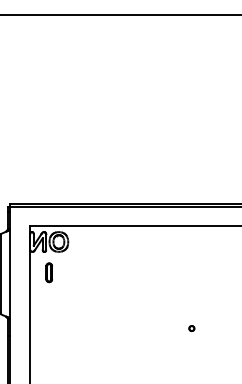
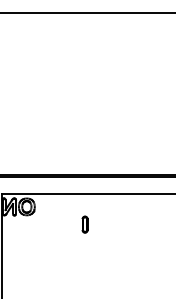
part: (48, 272) -> (84, 224), moved
part: (191, 328) -> (139, 280), removed

